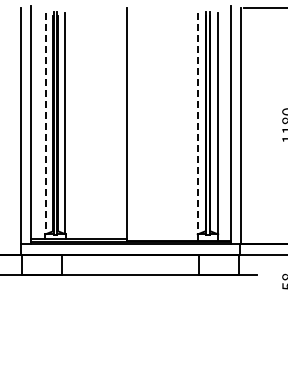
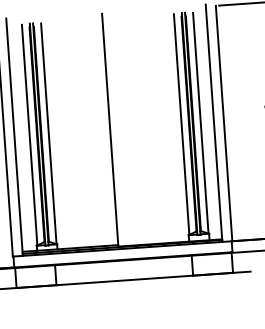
line: (46, 123) -> (30, 135), dashed -> solid
line: (198, 123) -> (181, 124), dashed -> solid

